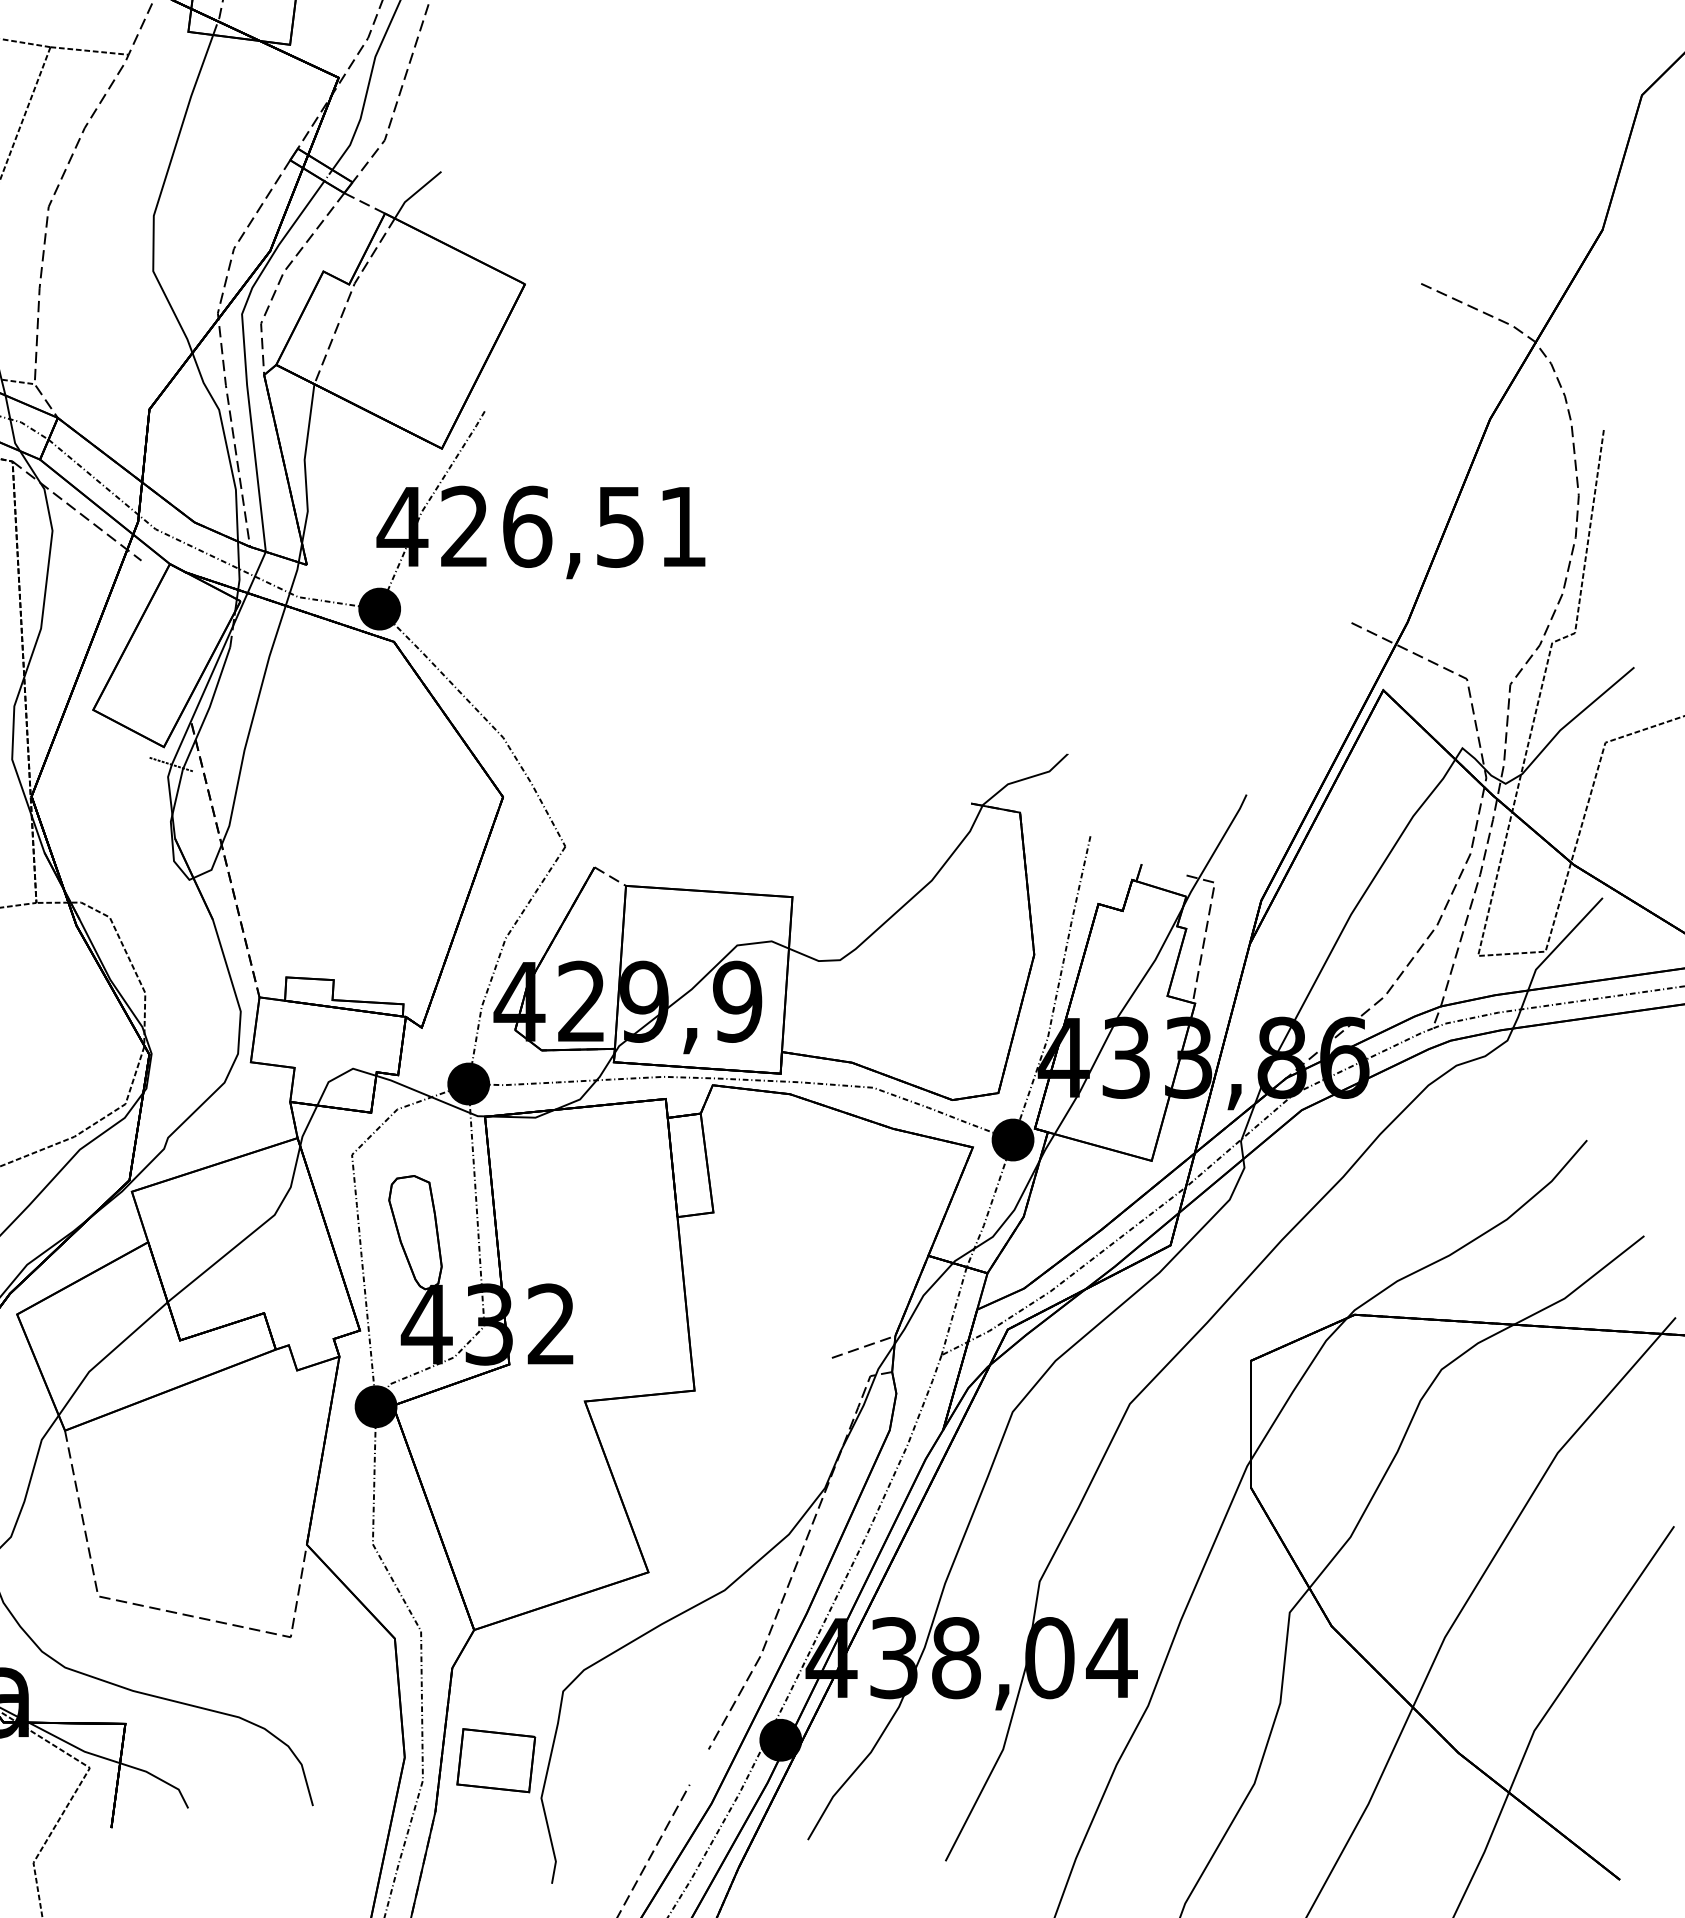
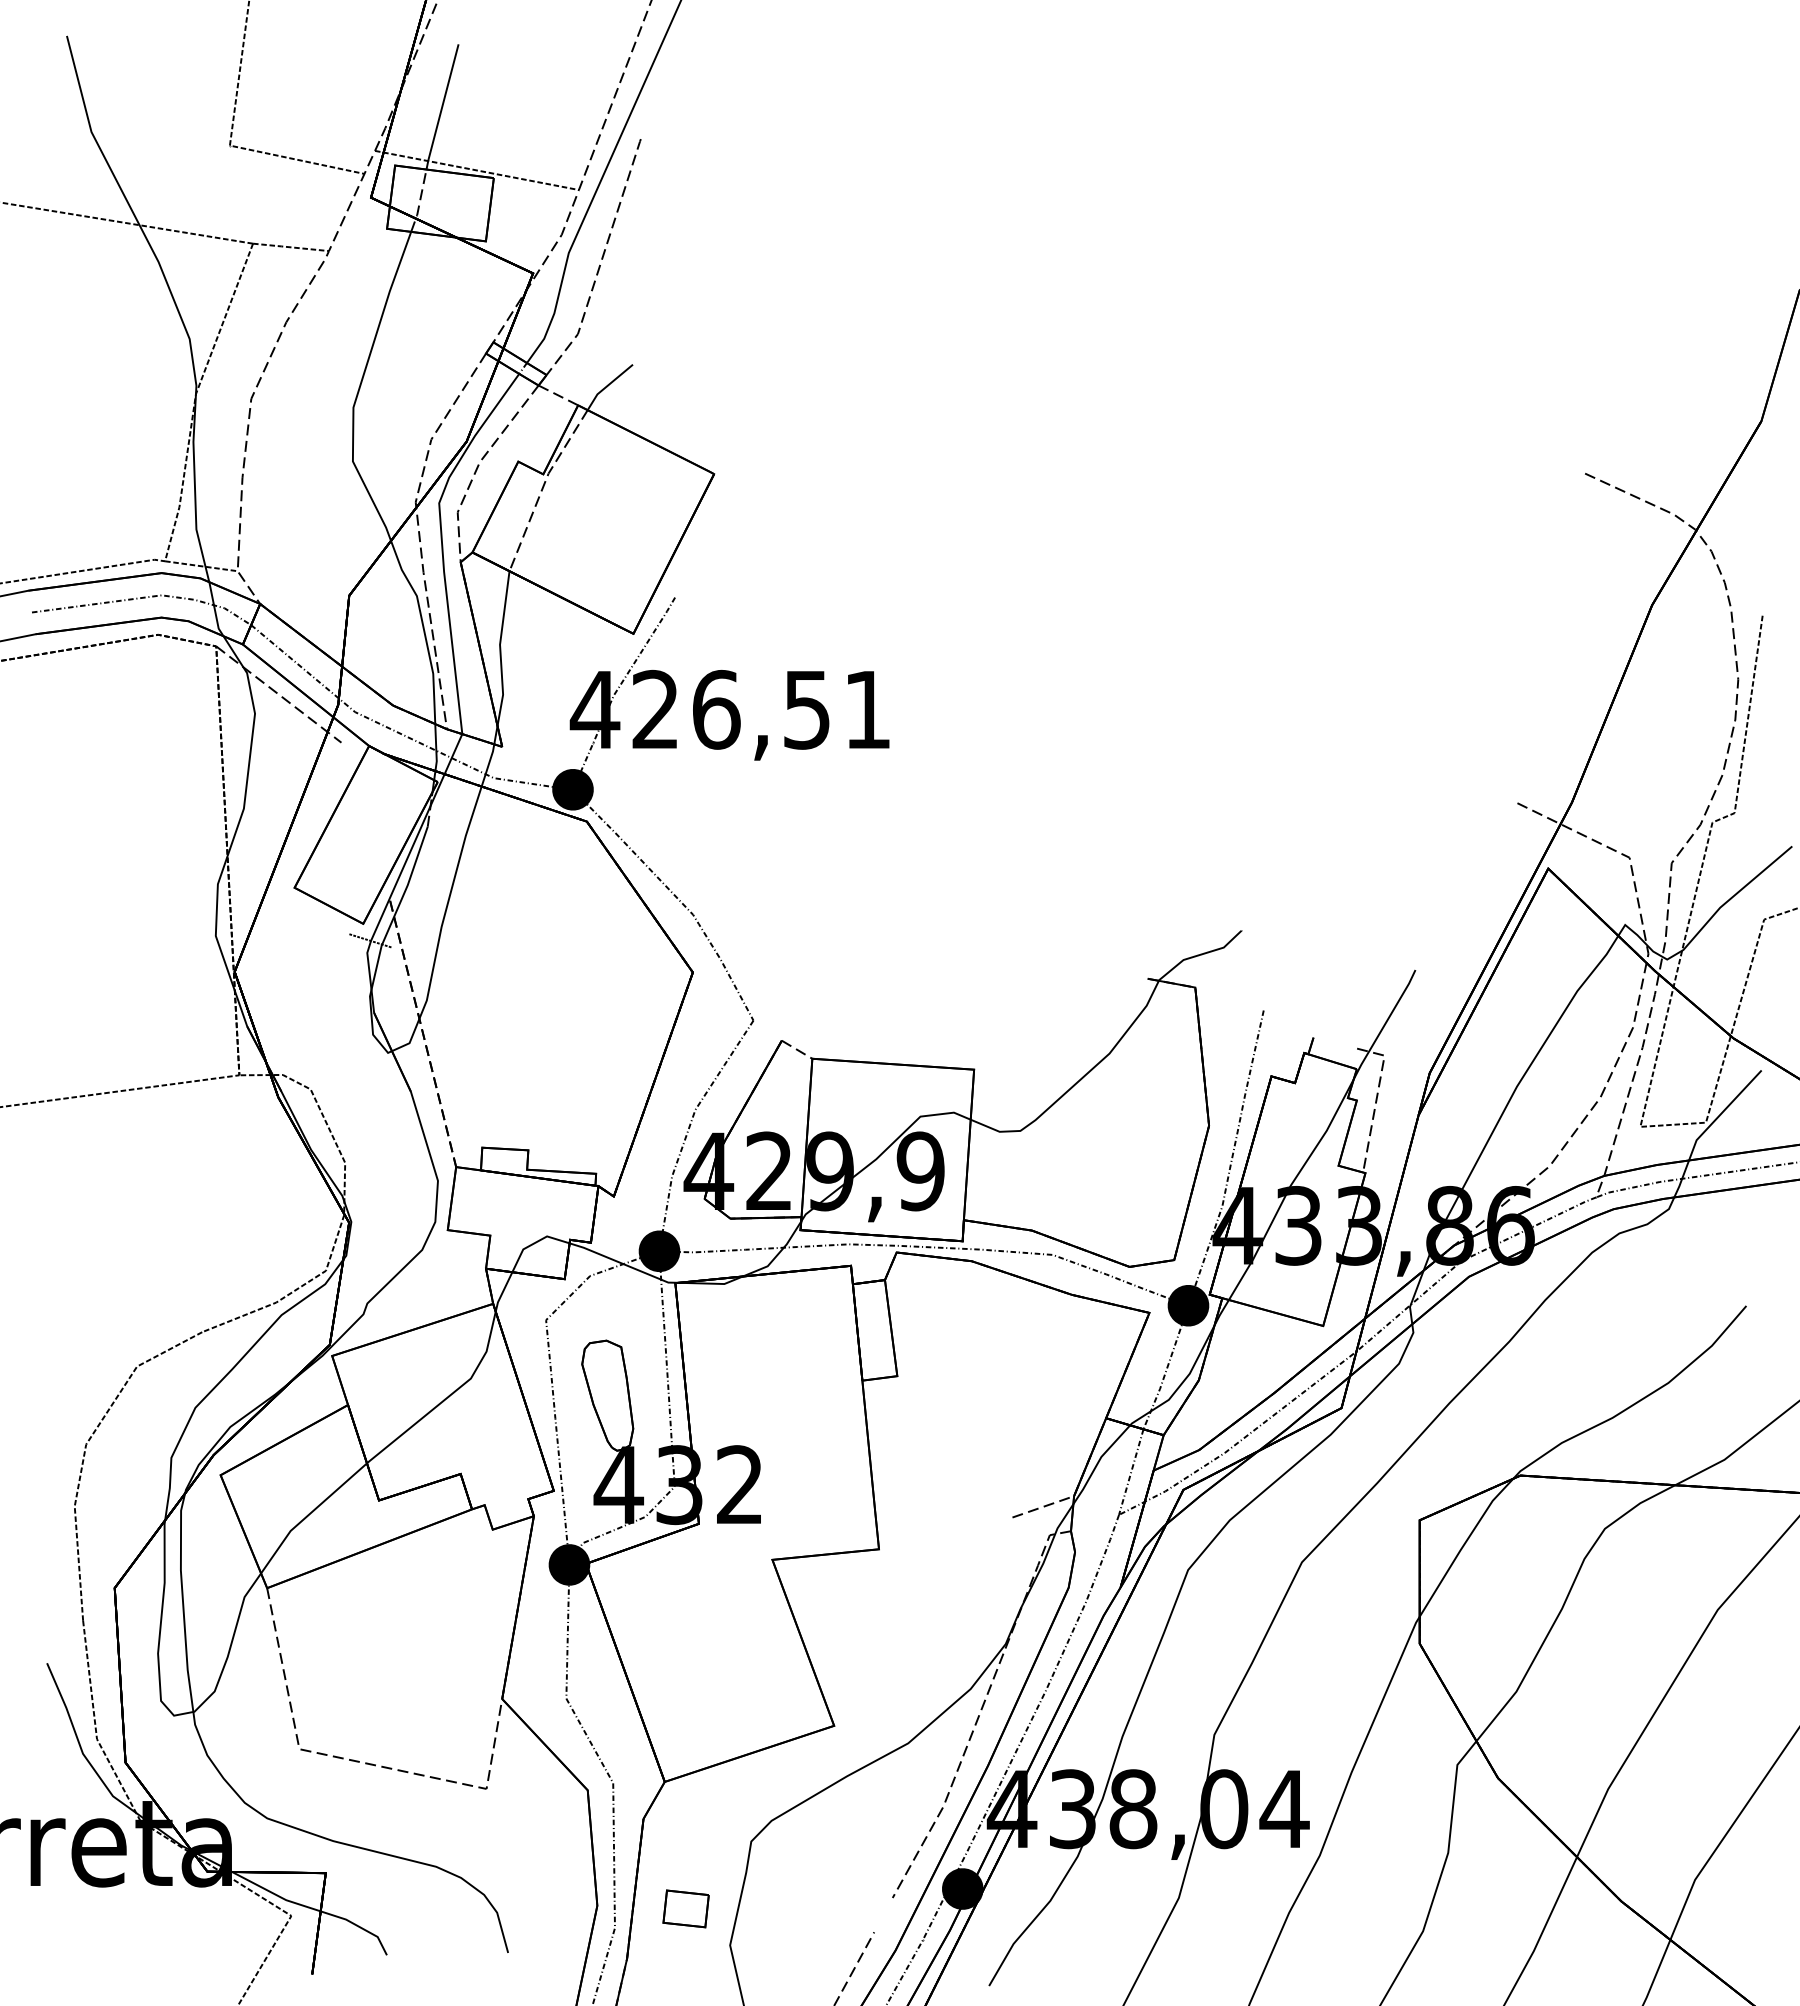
part: (495, 1760) -> (685, 1908), size x0.6

